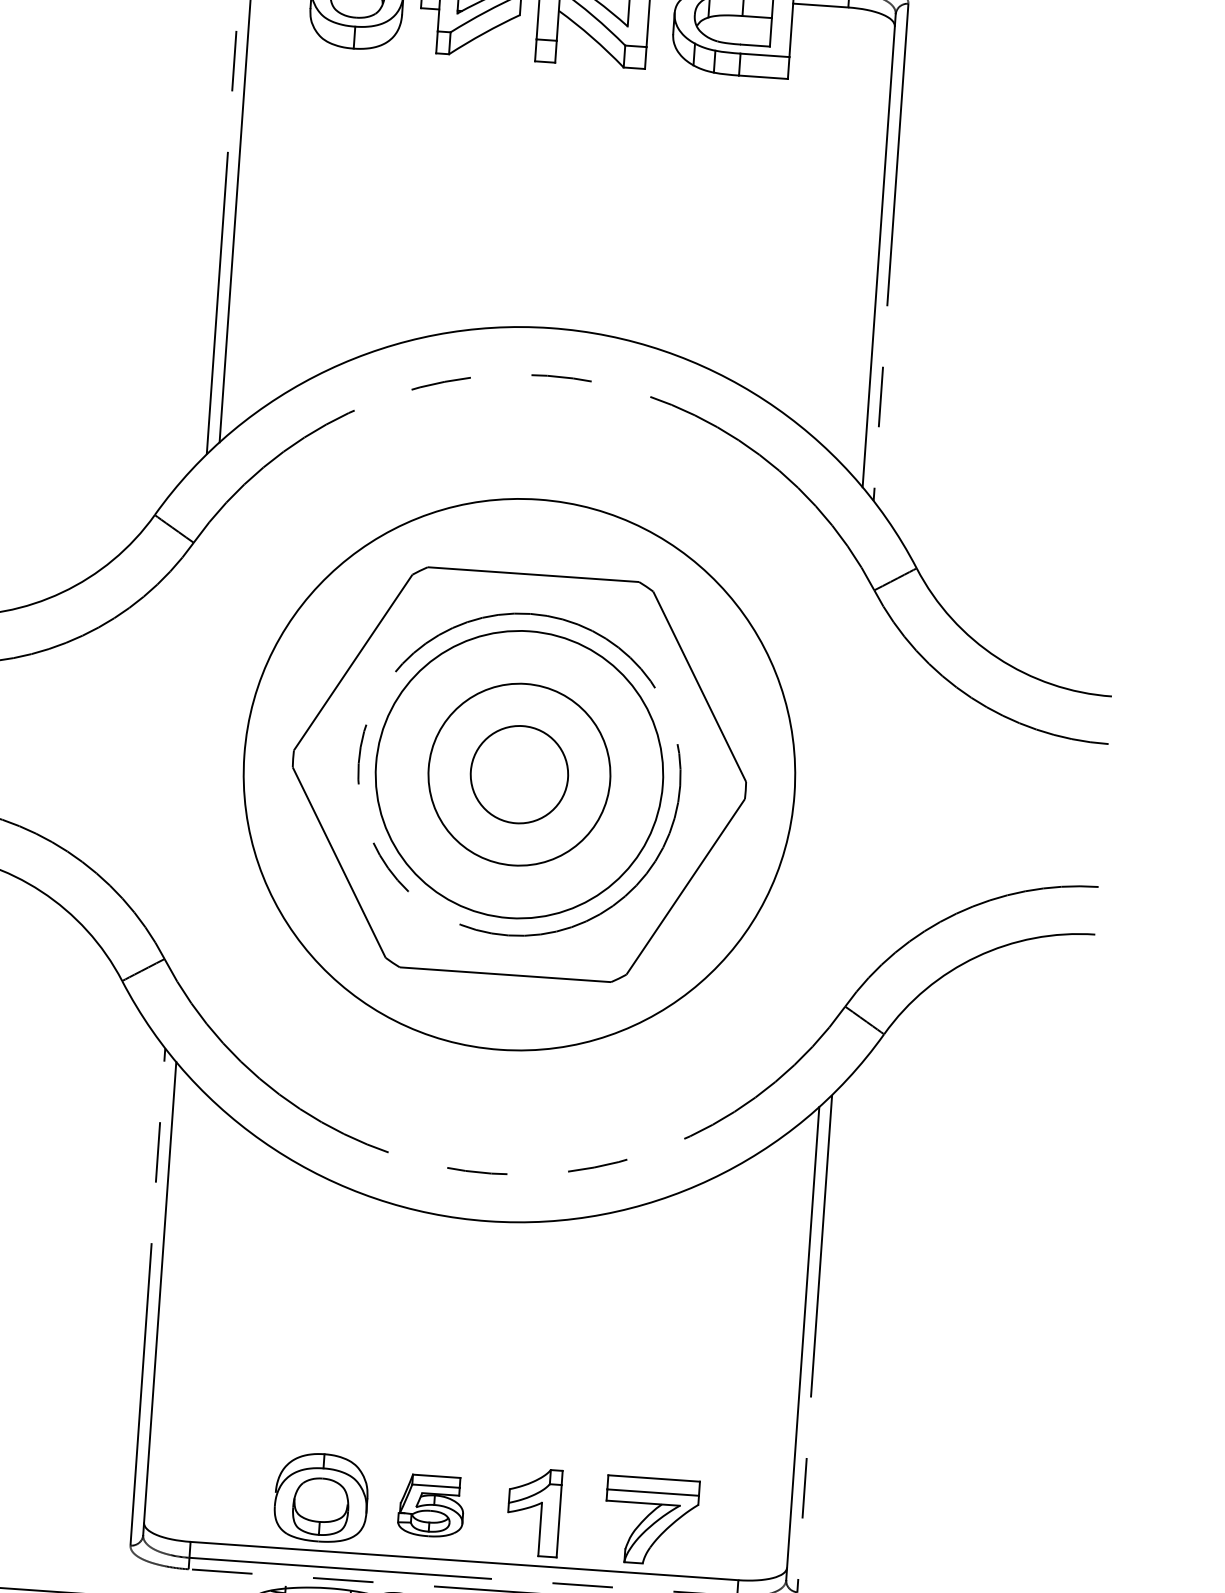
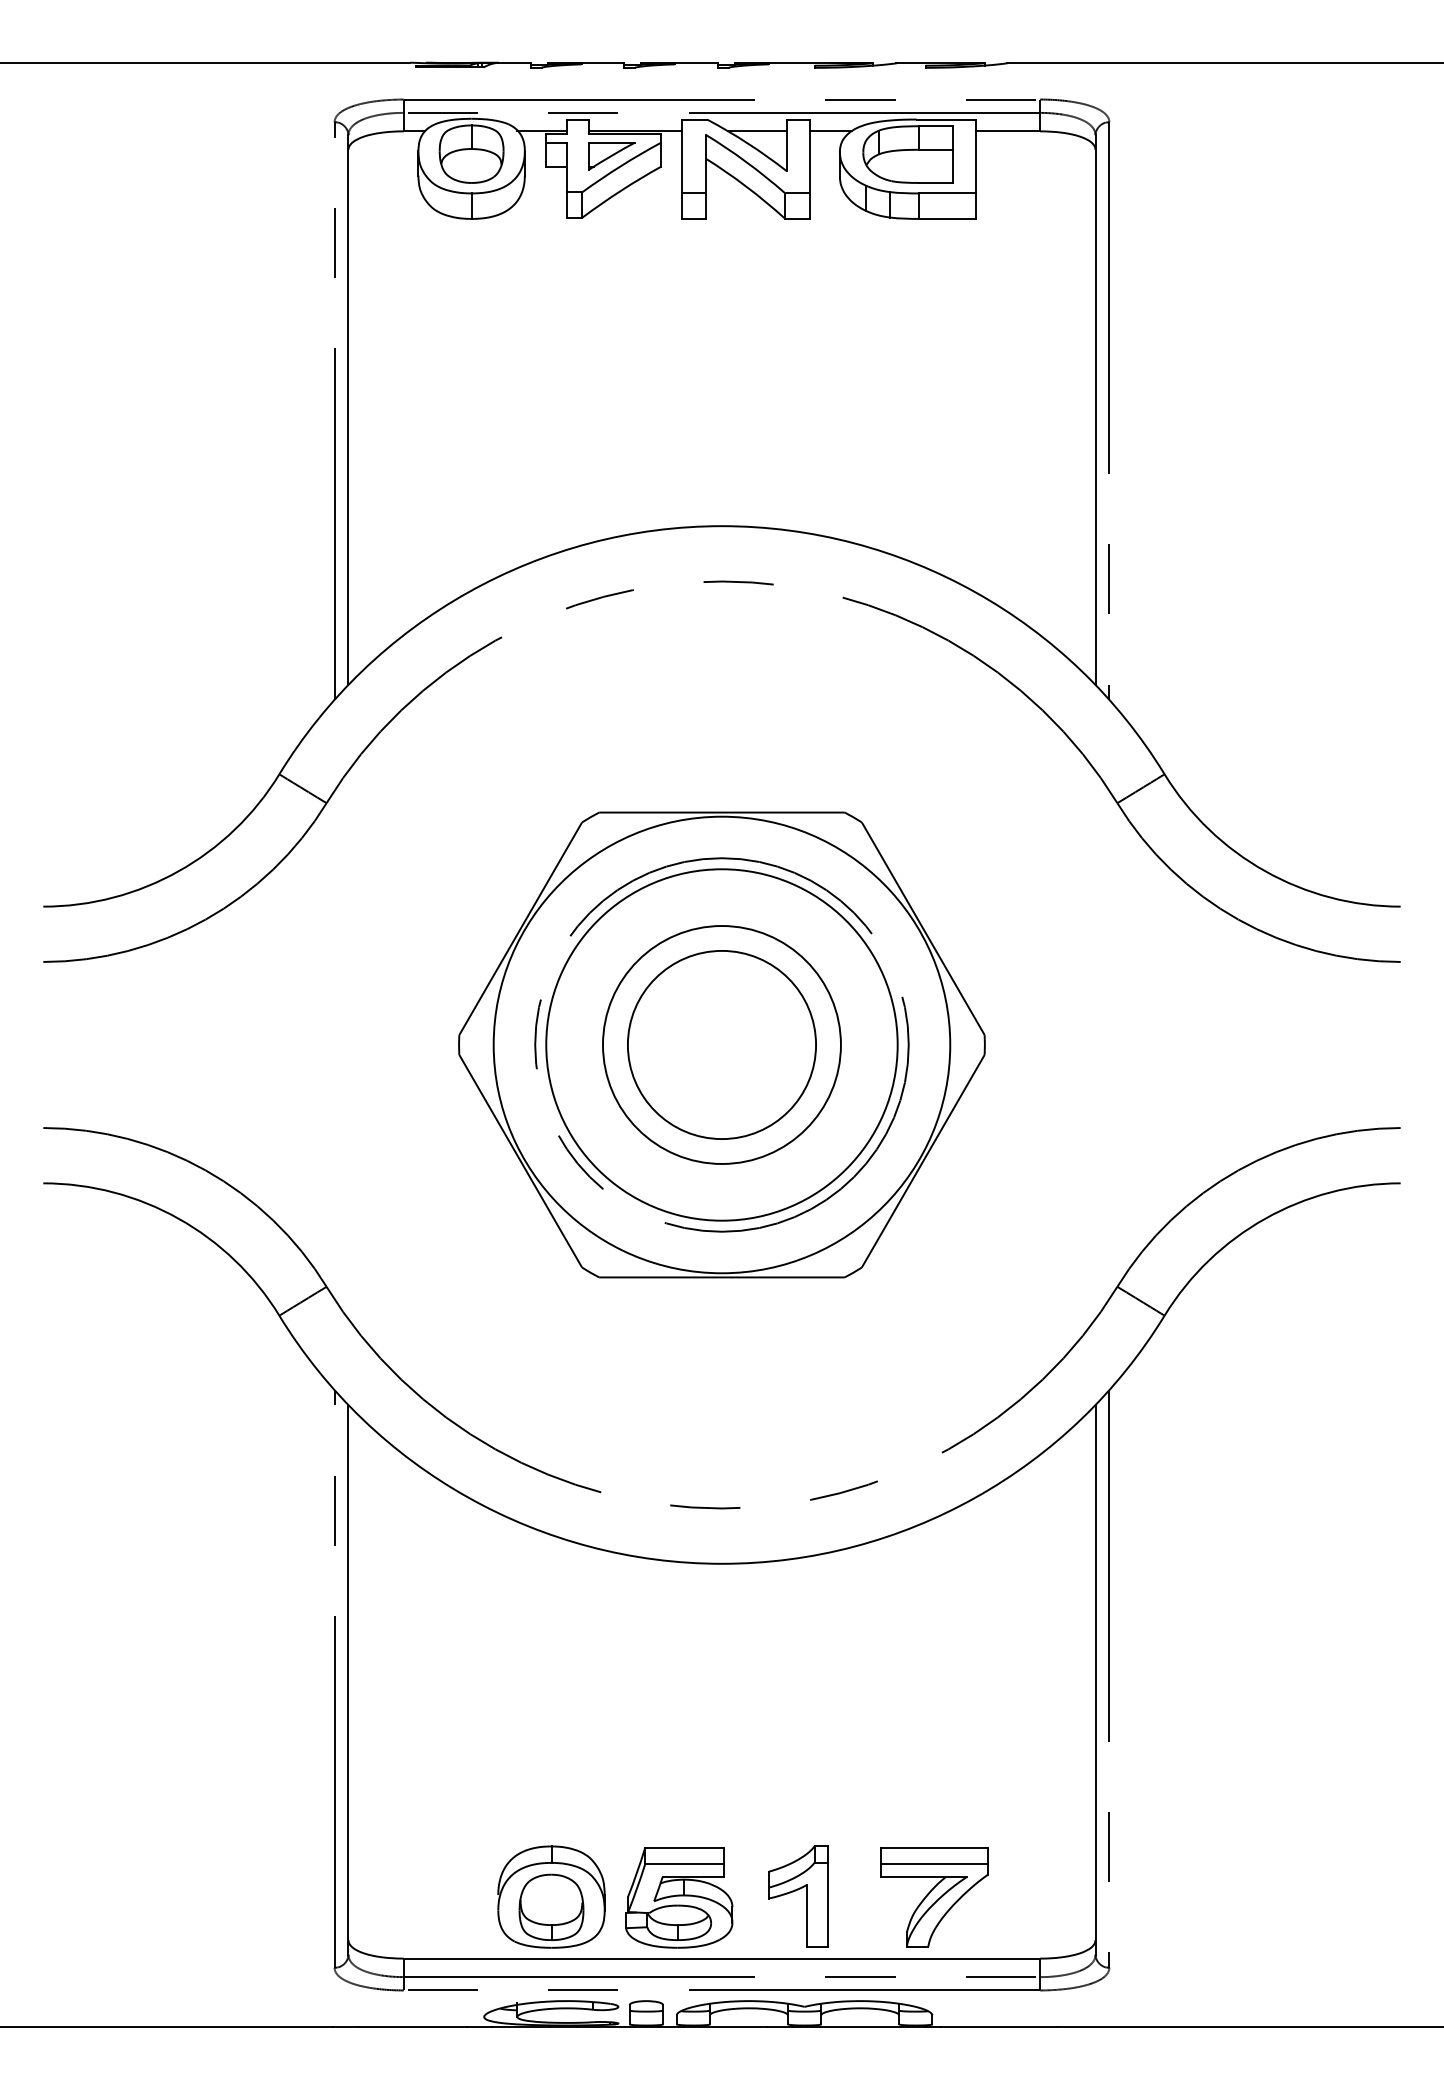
circle: (519, 774) -> (721, 1044), size x0.71
circle: (519, 774) -> (721, 1044), size x0.71
circle: (519, 774) -> (721, 1044), size x1.67
circle: (519, 774) -> (721, 1044), size x1.67
part: (431, 1505) -> (679, 1897), size x1.43

